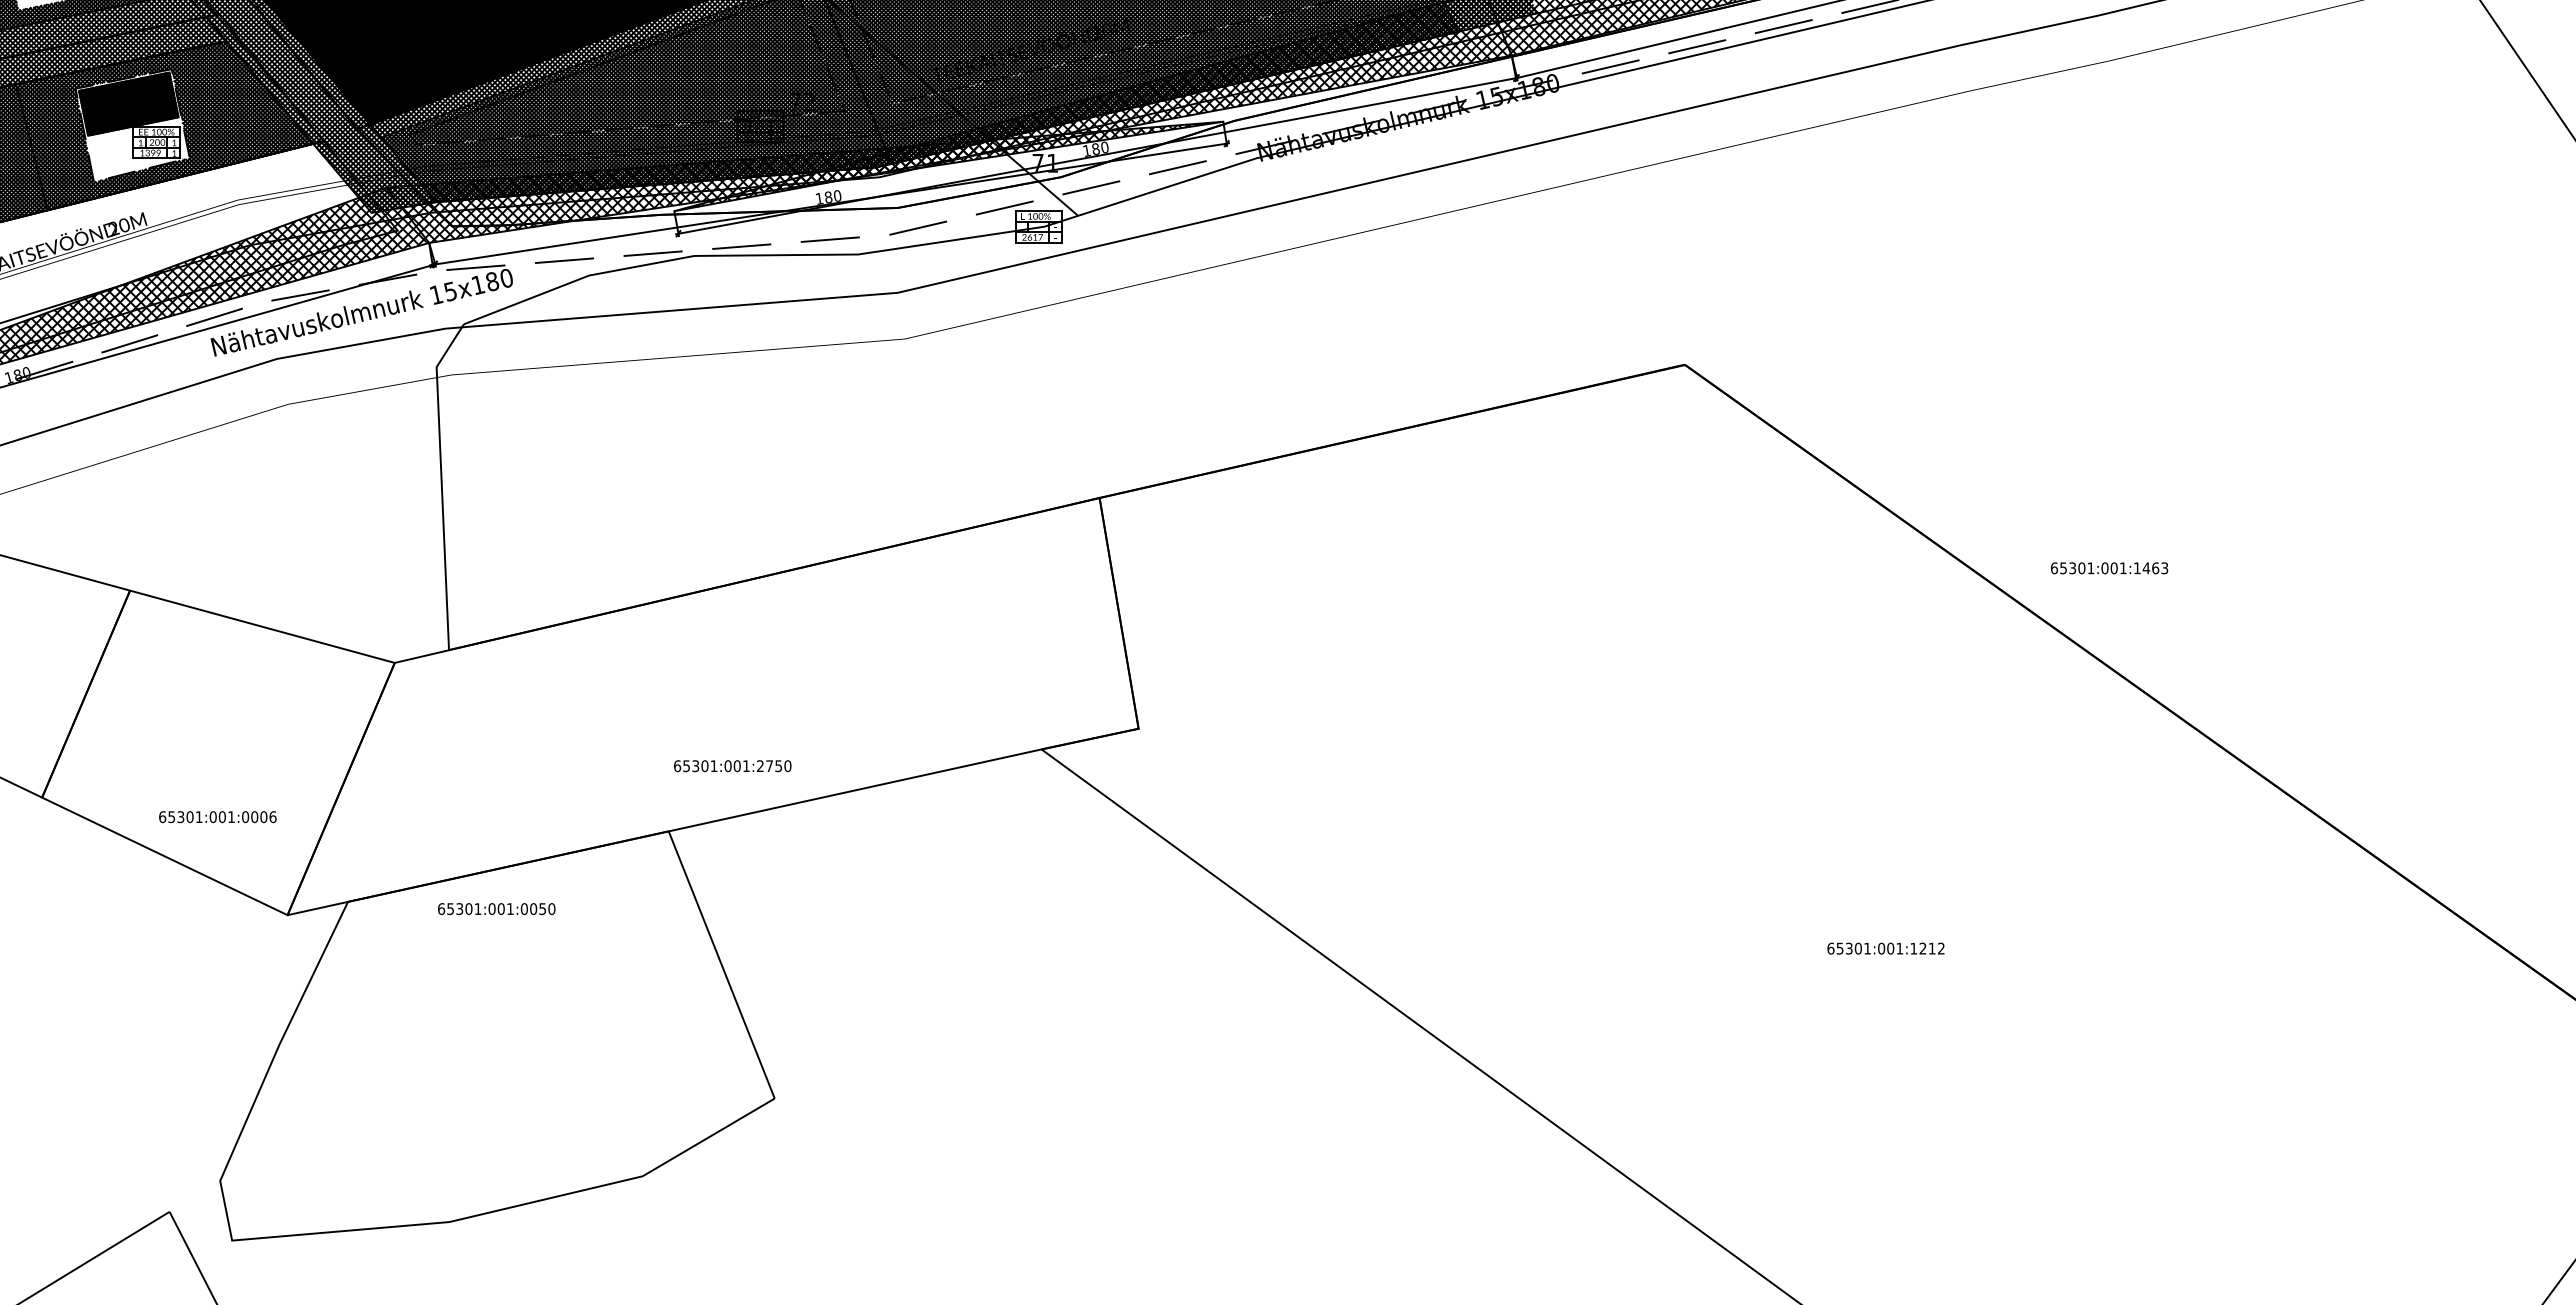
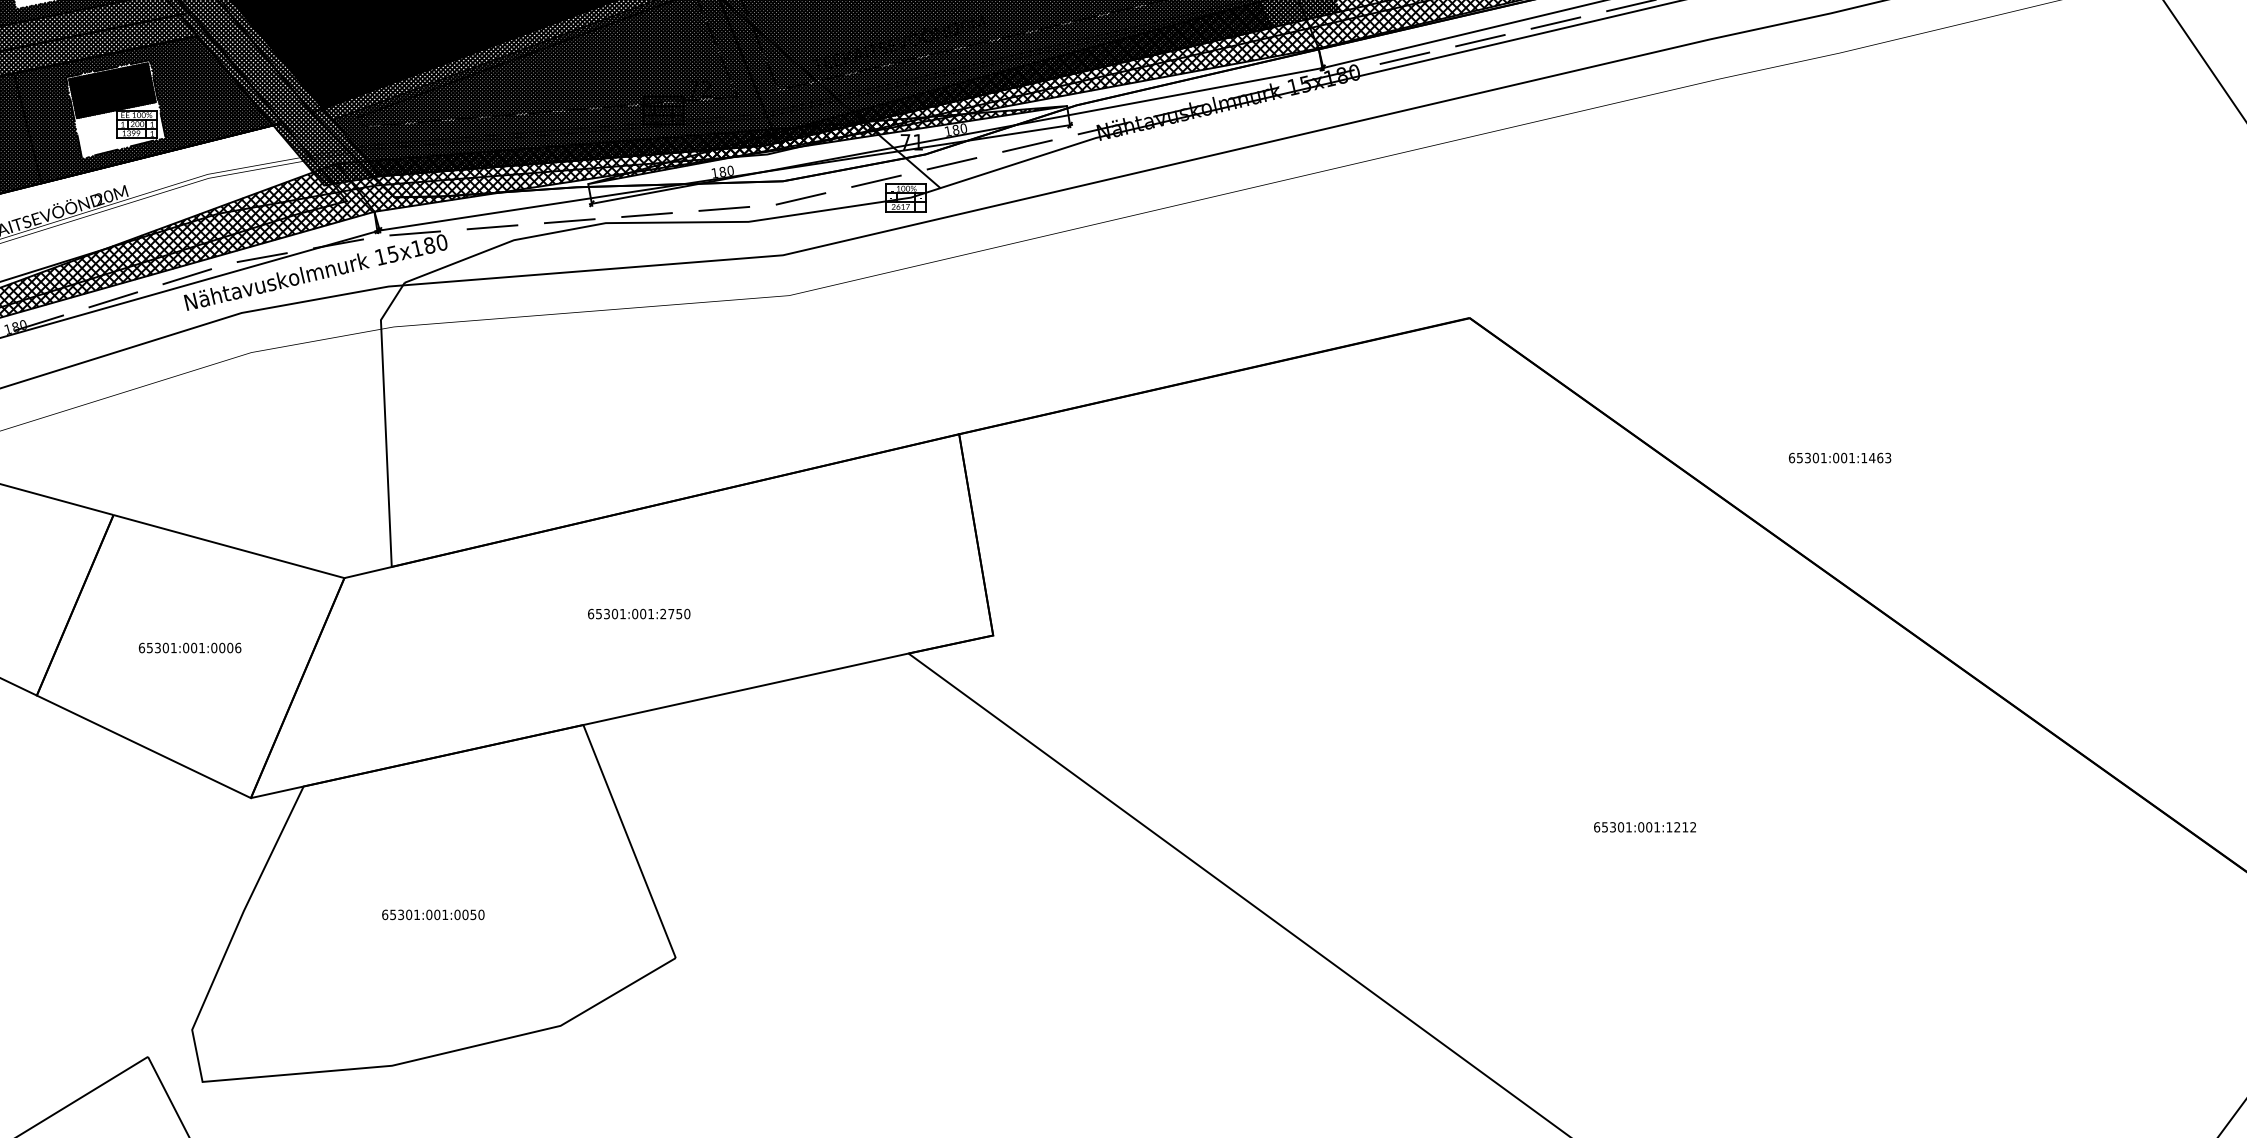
text: (2109, 568) -> (1840, 458), moved
text: (732, 766) -> (638, 614), moved
text: (217, 817) -> (189, 648), moved
text: (496, 908) -> (433, 914), moved

